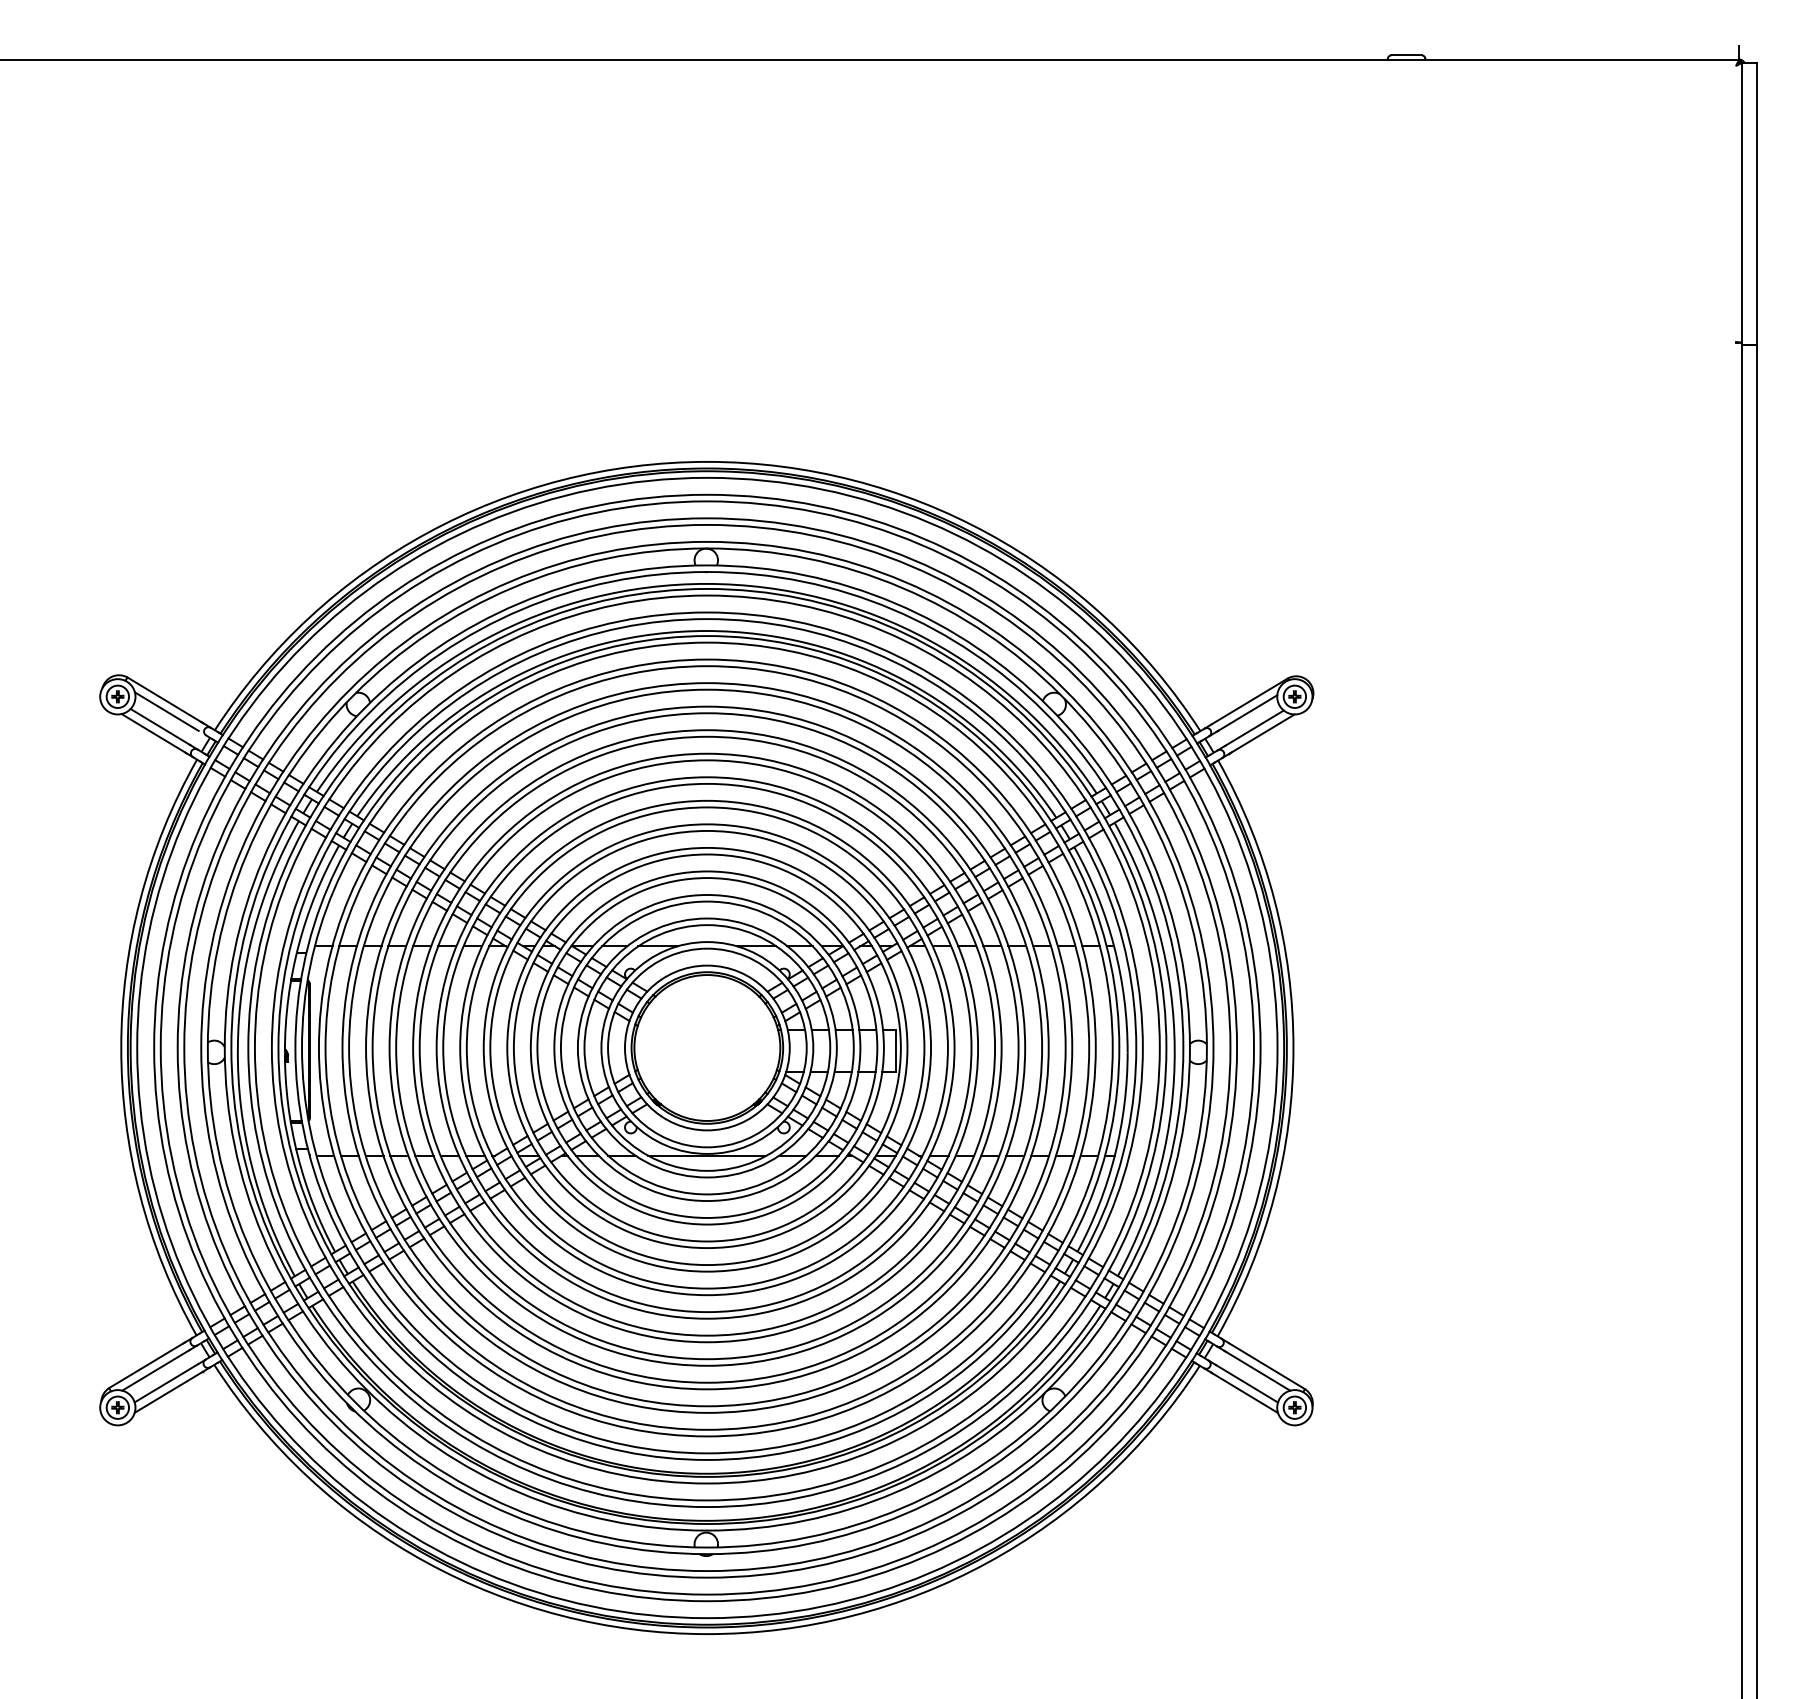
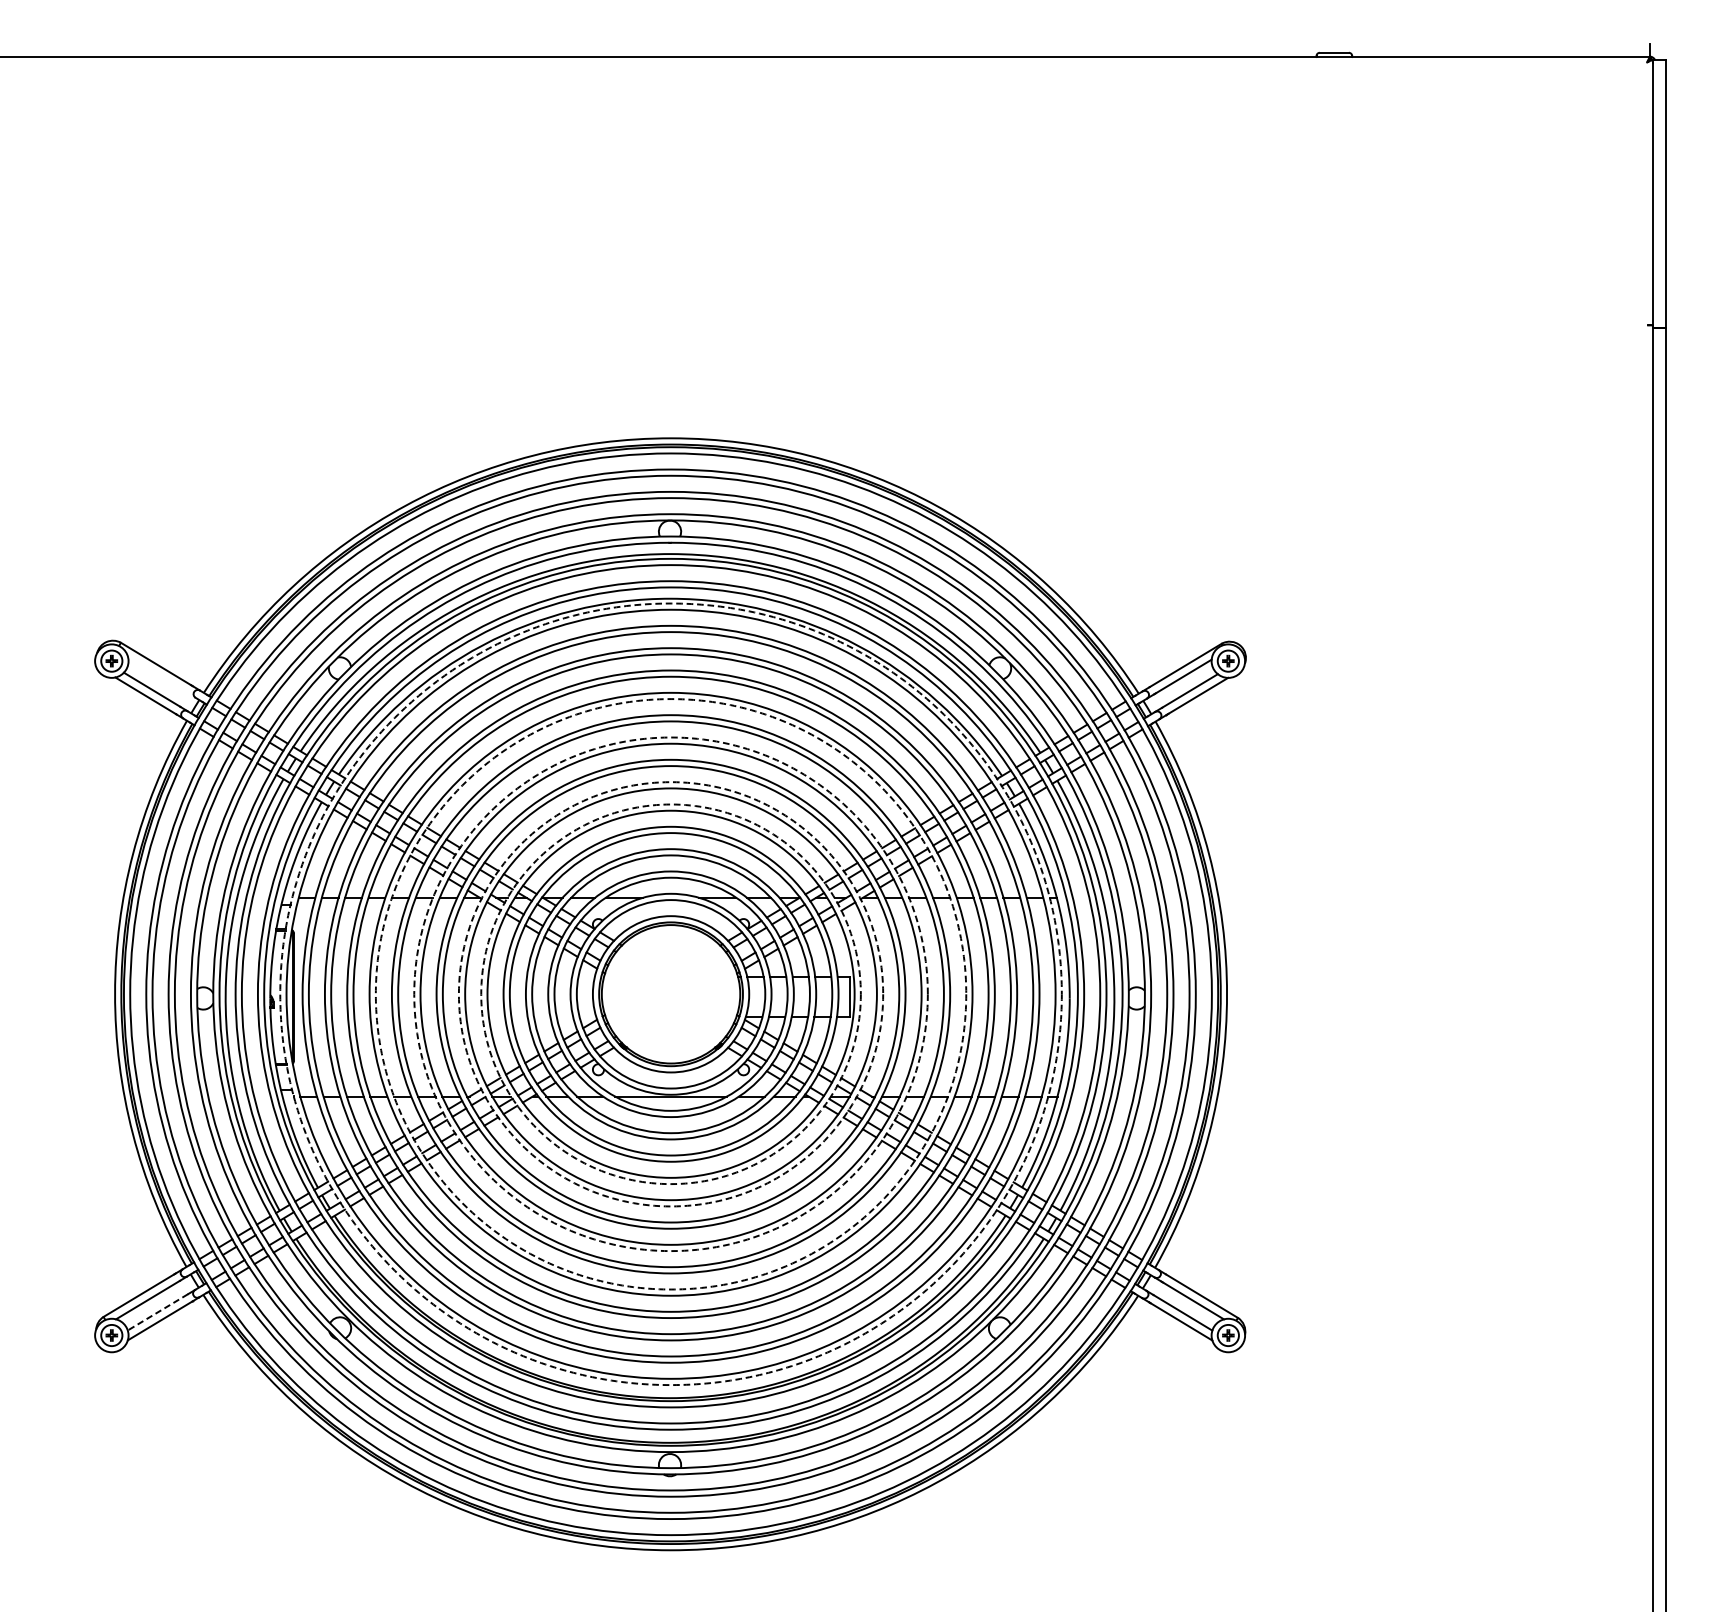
line: (166, 711) -> (157, 675), removed
circle: (707, 1047) -> (671, 993), solid -> dashed
circle: (707, 1047) -> (671, 993), solid -> dashed
circle: (707, 1047) -> (671, 993), solid -> dashed
circle: (707, 1047) -> (671, 993), solid -> dashed
circle: (707, 1047) -> (671, 993), solid -> dashed
line: (166, 1383) -> (157, 1312), solid -> dashed

